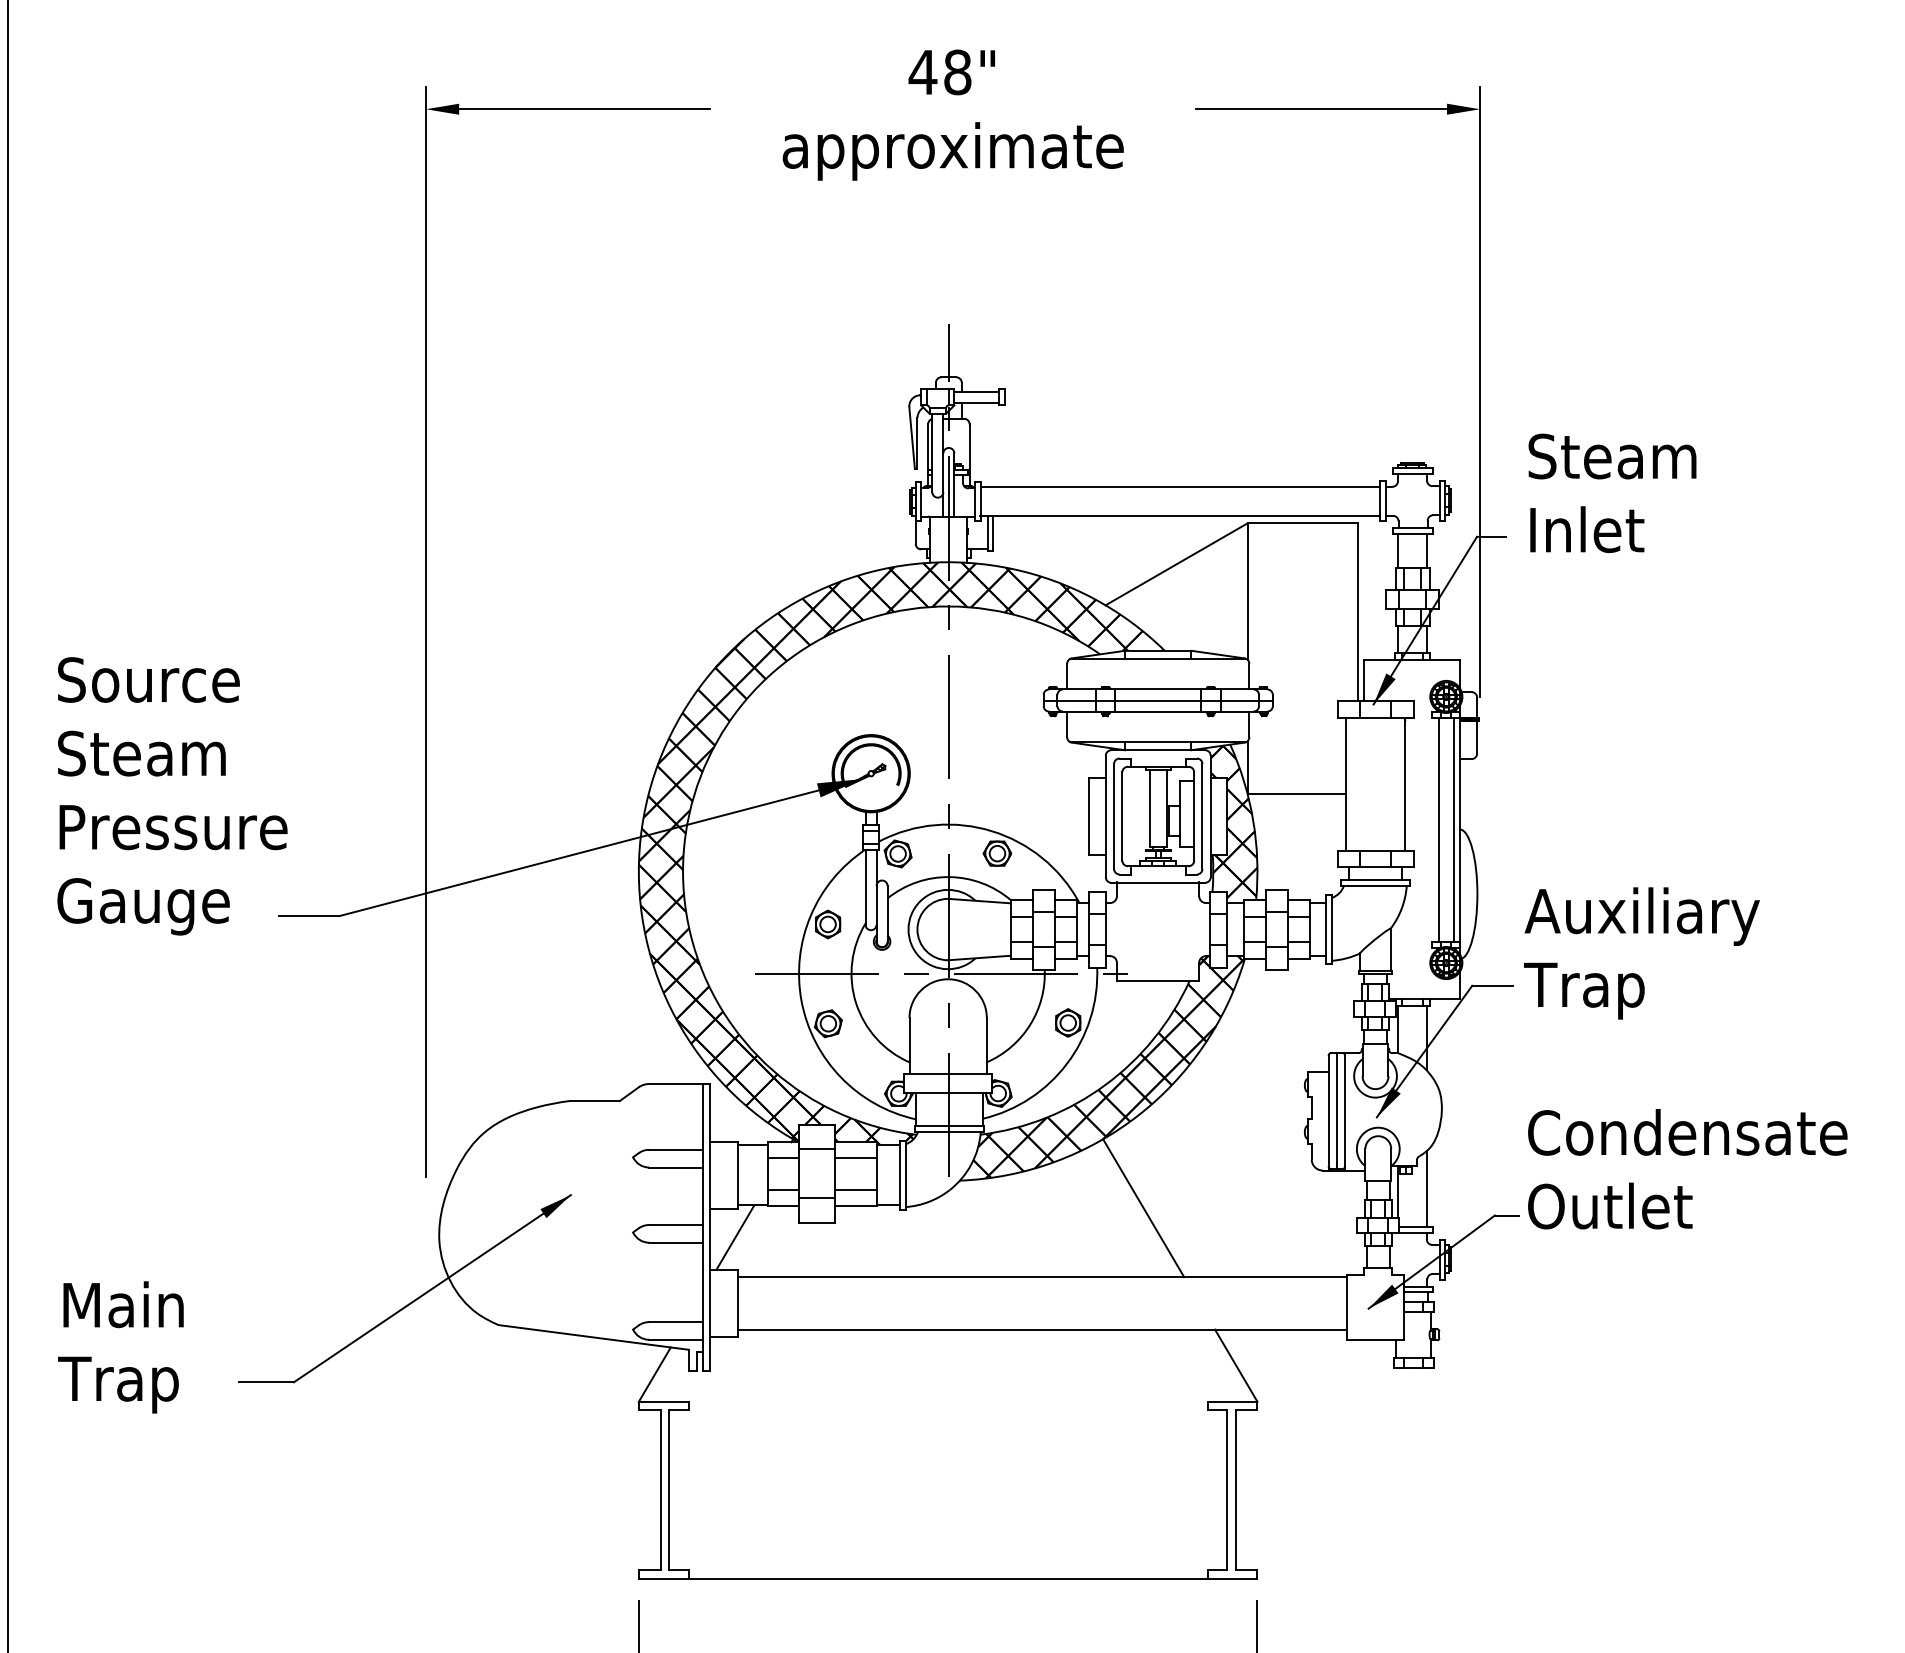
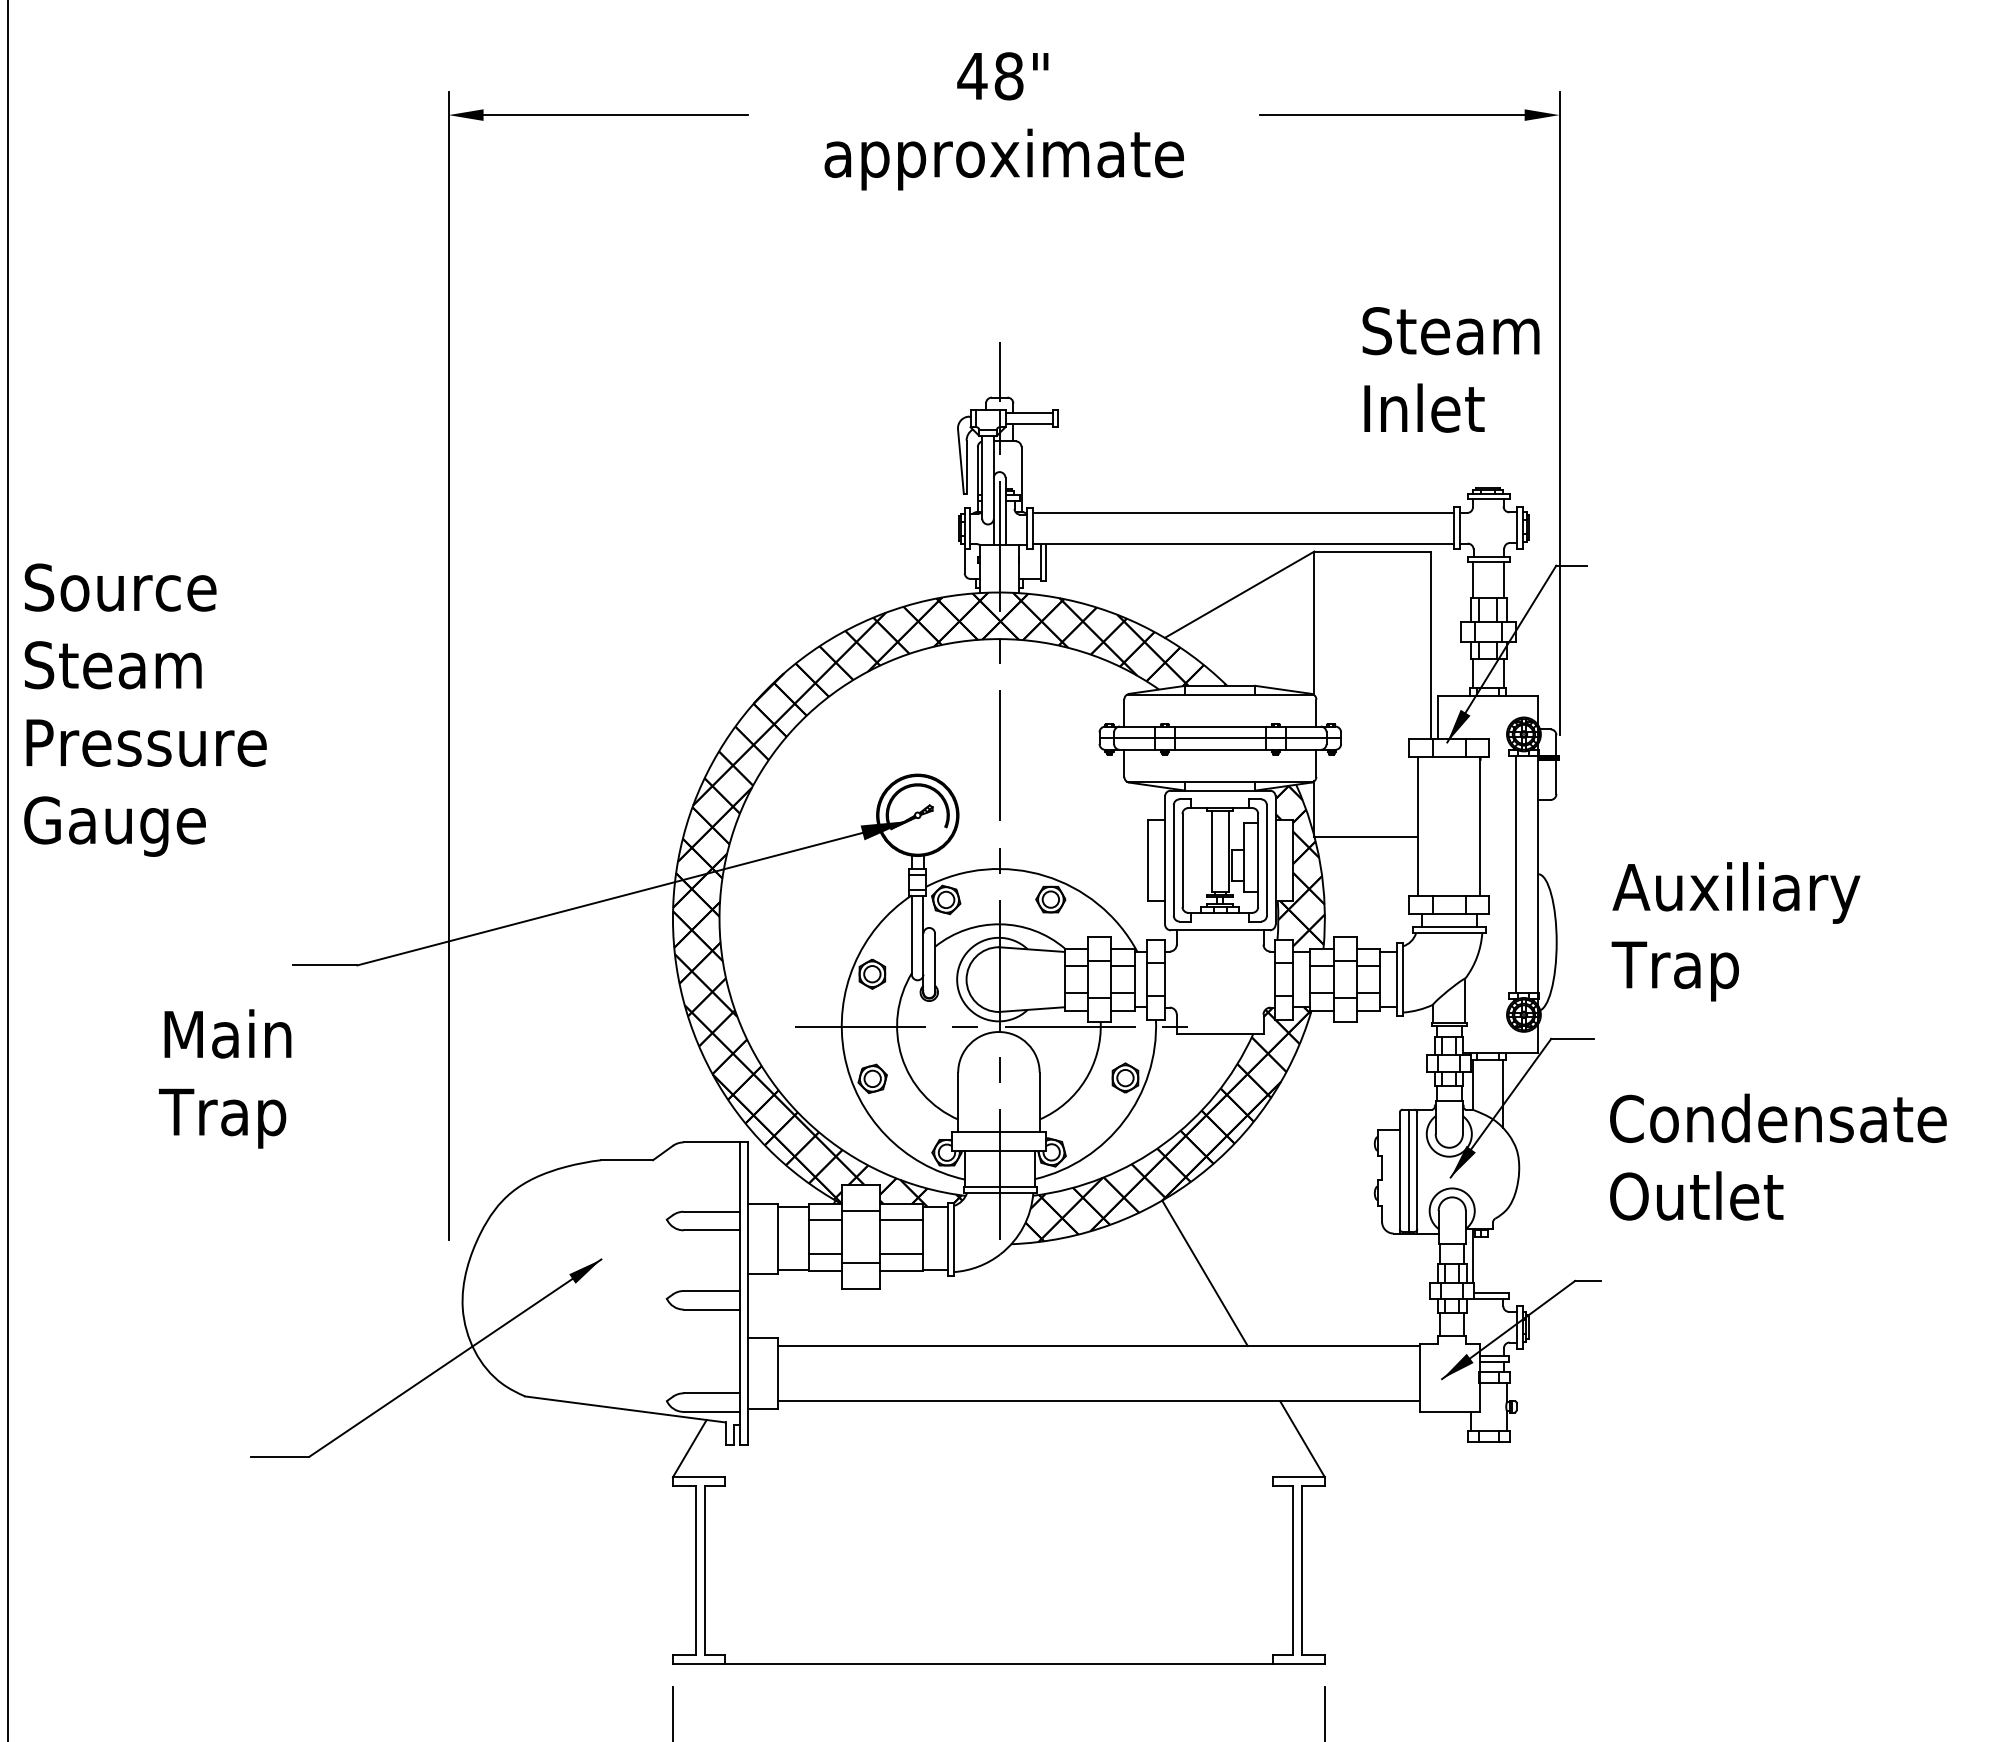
text: (1611, 492) -> (1450, 369), moved
text: (172, 795) -> (145, 709), moved
line: (1454, 829) -> (1532, 874), removed
text: (1641, 953) -> (1735, 931), moved
text: (1687, 1168) -> (1778, 1156), moved
line: (1426, 1189) -> (1503, 1253), removed
line: (735, 1237) -> (774, 1304), removed
text: (121, 1346) -> (225, 1078), moved

